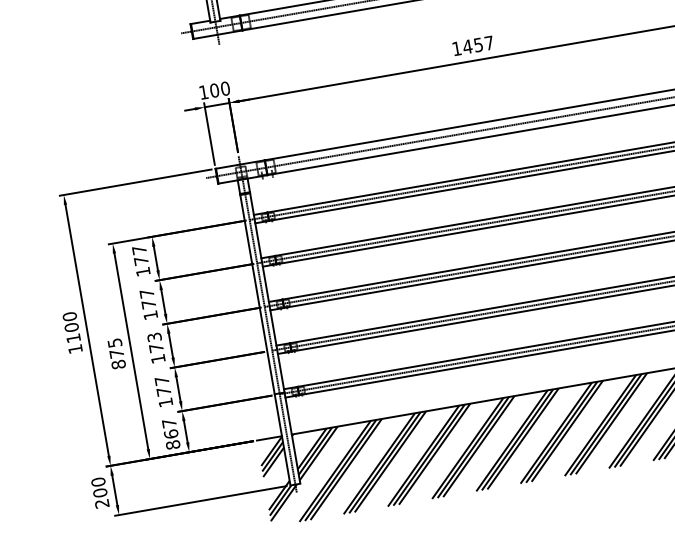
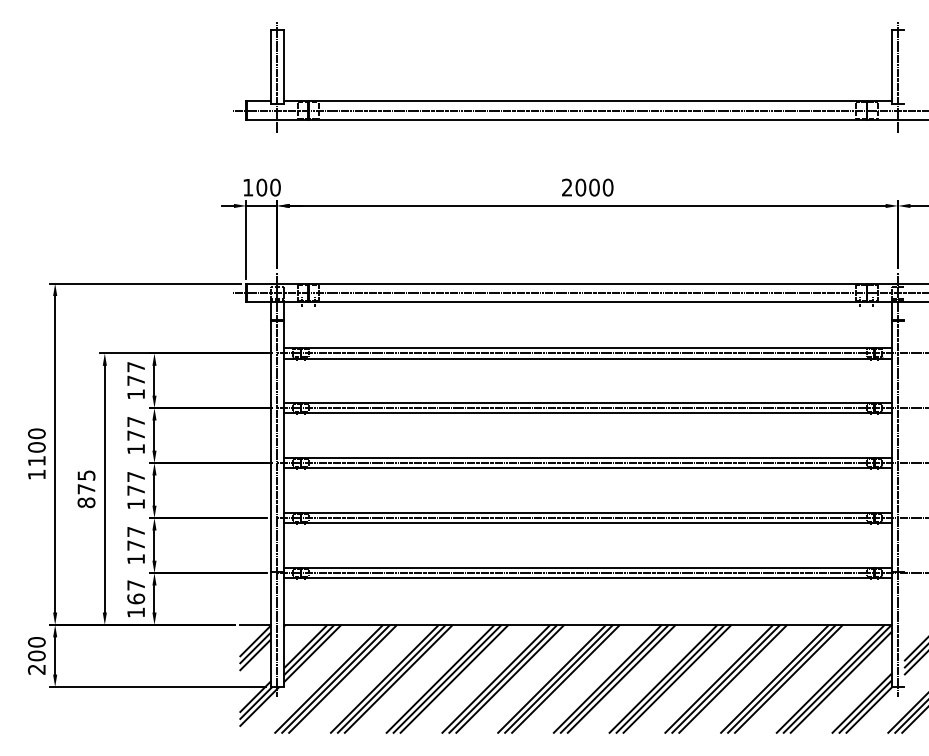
text: (472, 45) -> (587, 187), 1457 -> 2000
text: (154, 337) -> (136, 477), 173 -> 177
text: (173, 444) -> (136, 612), 867 -> 167

